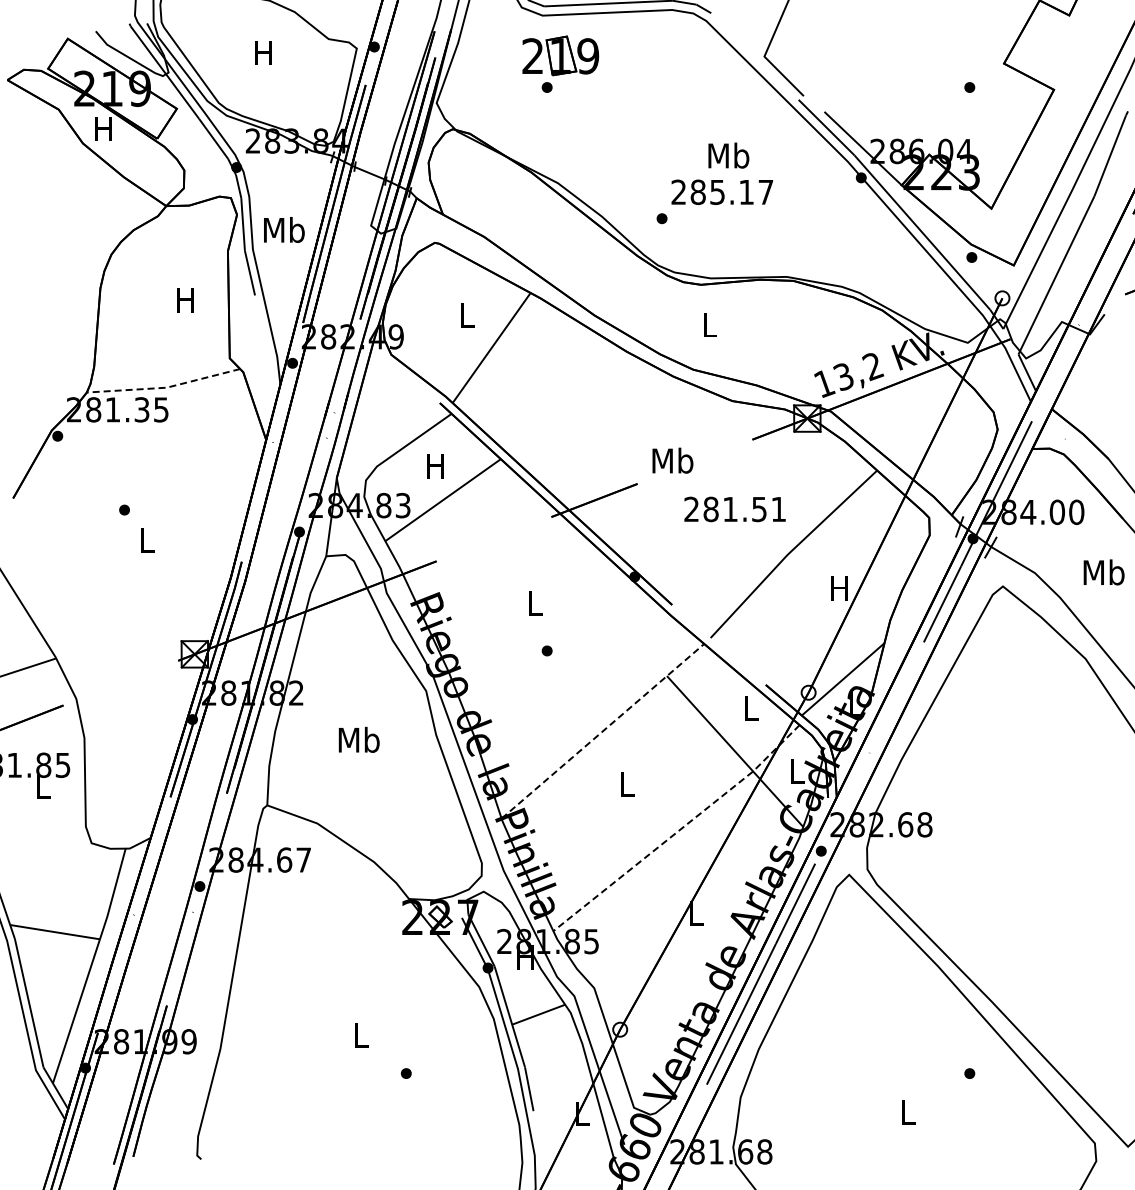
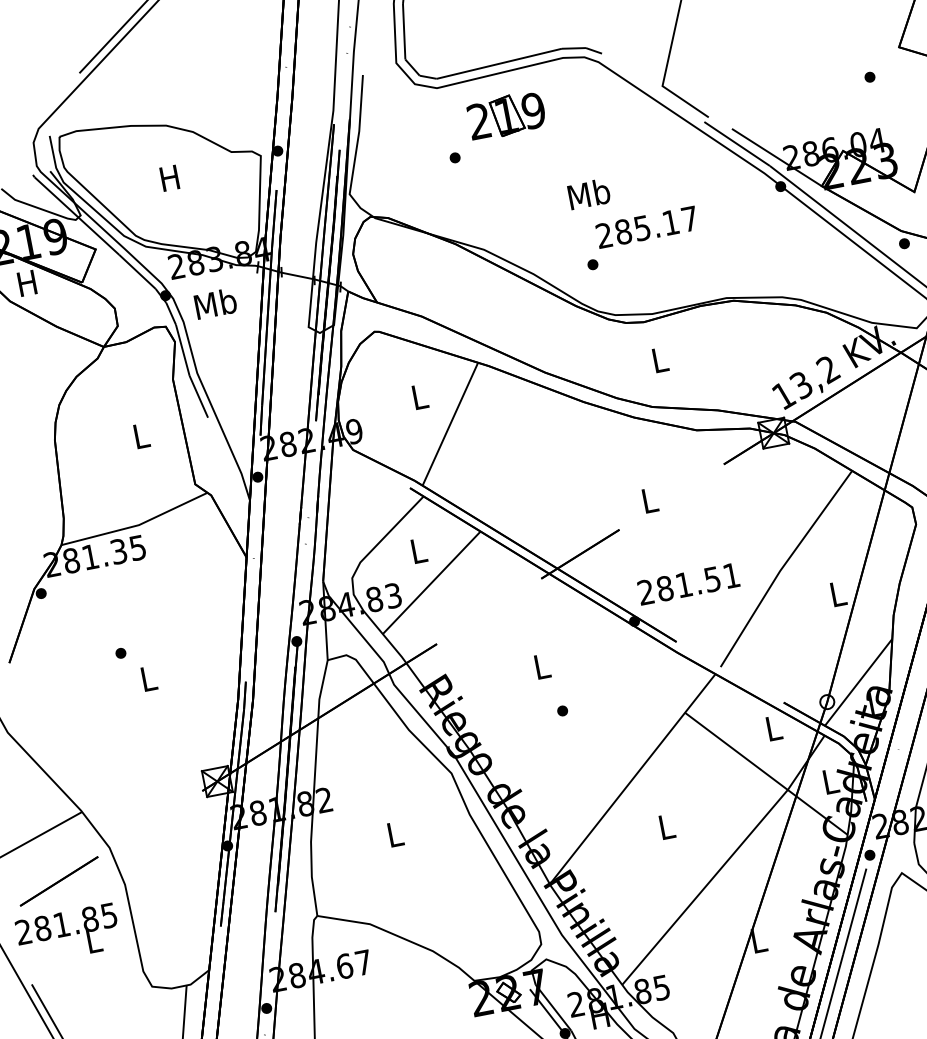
part: (560, 55) -> (506, 115), moved
text: (728, 155) -> (588, 194), moved
text: (284, 229) -> (215, 303), moved
text: (185, 300) -> (140, 435), H -> L
line: (164, 387) -> (136, 525), dashed -> solid
text: (672, 460) -> (649, 500), Mb -> L
text: (435, 466) -> (417, 551), H -> L
text: (734, 509) -> (688, 584), moved
text: (839, 588) -> (837, 593), H -> L
line: (602, 731) -> (632, 779), dashed -> solid
text: (358, 739) -> (394, 833), Mb -> L
line: (679, 830) -> (726, 861), dashed -> solid

